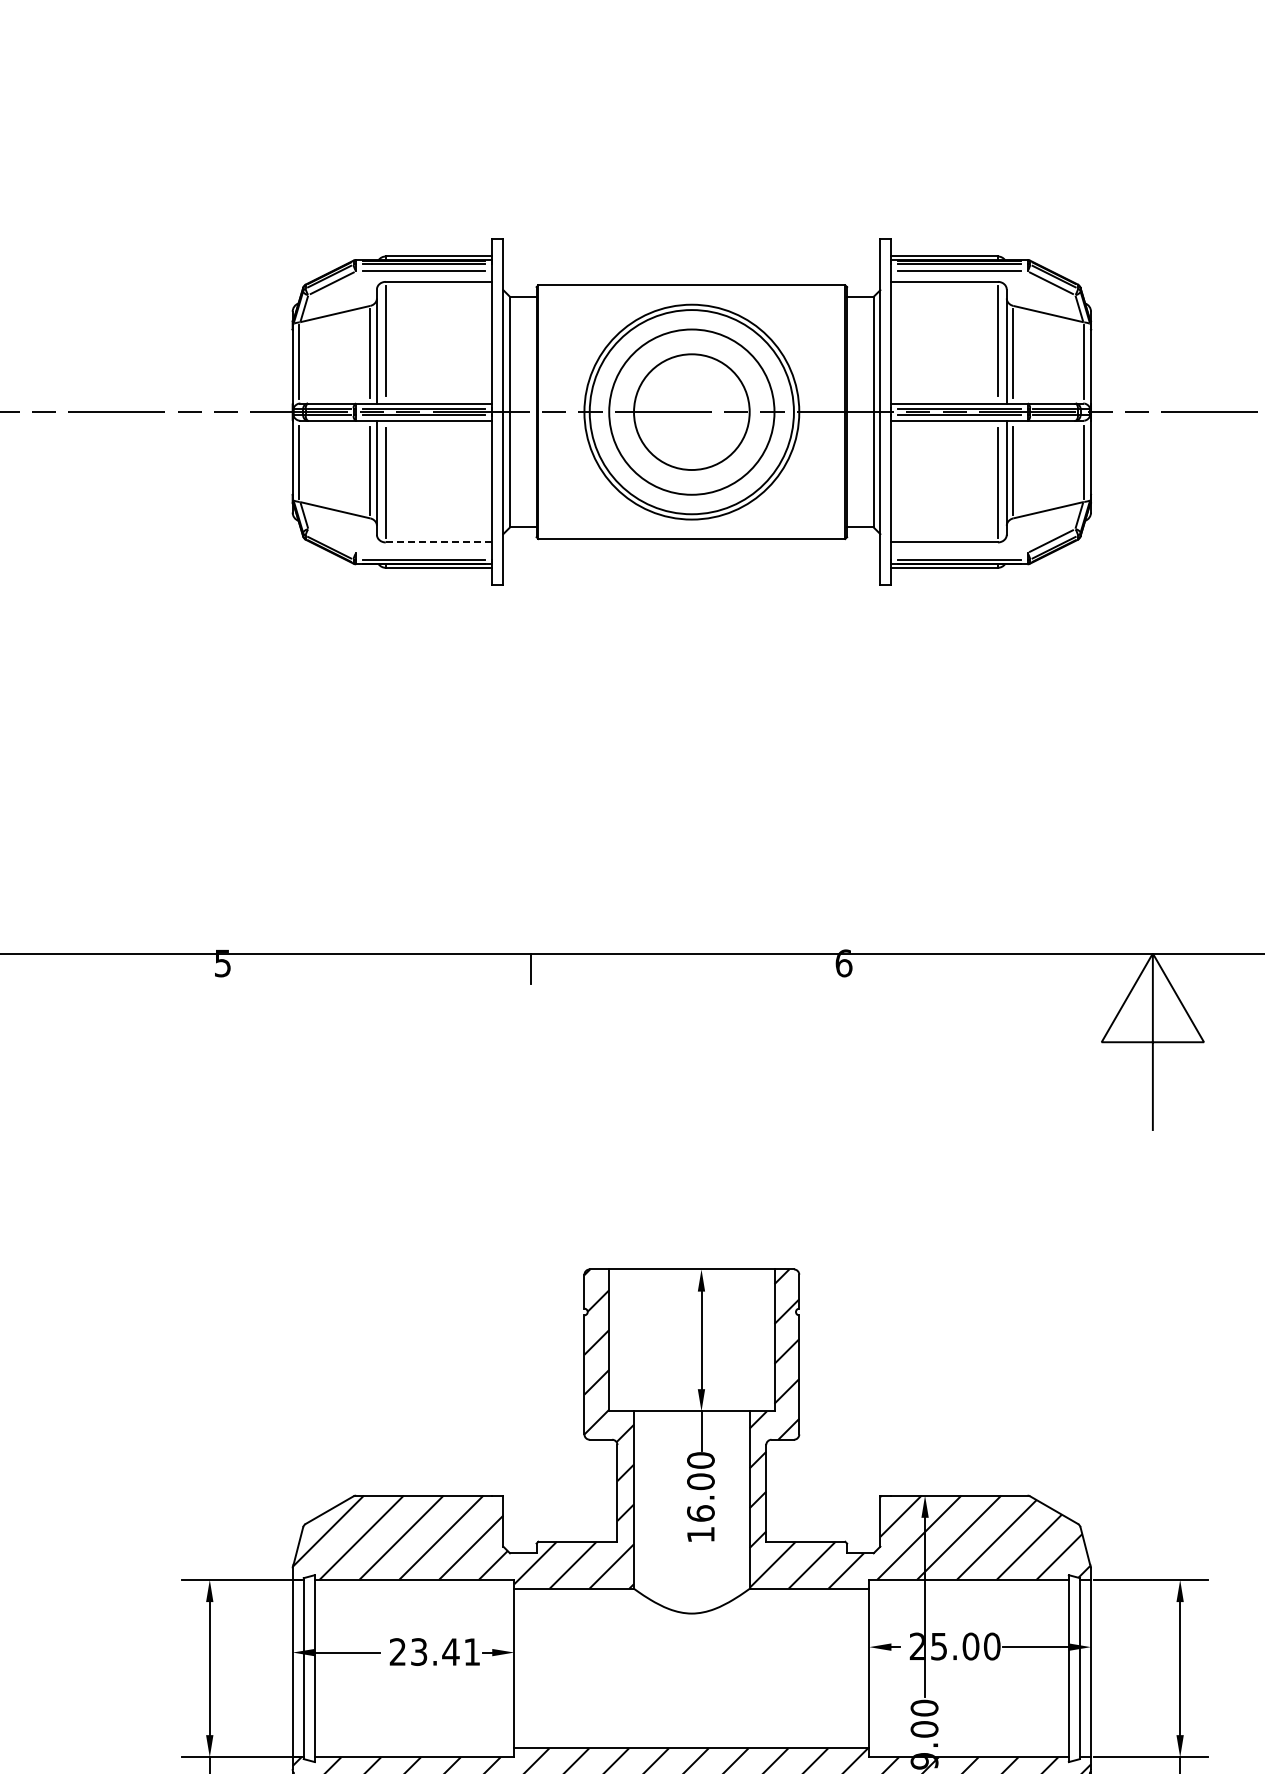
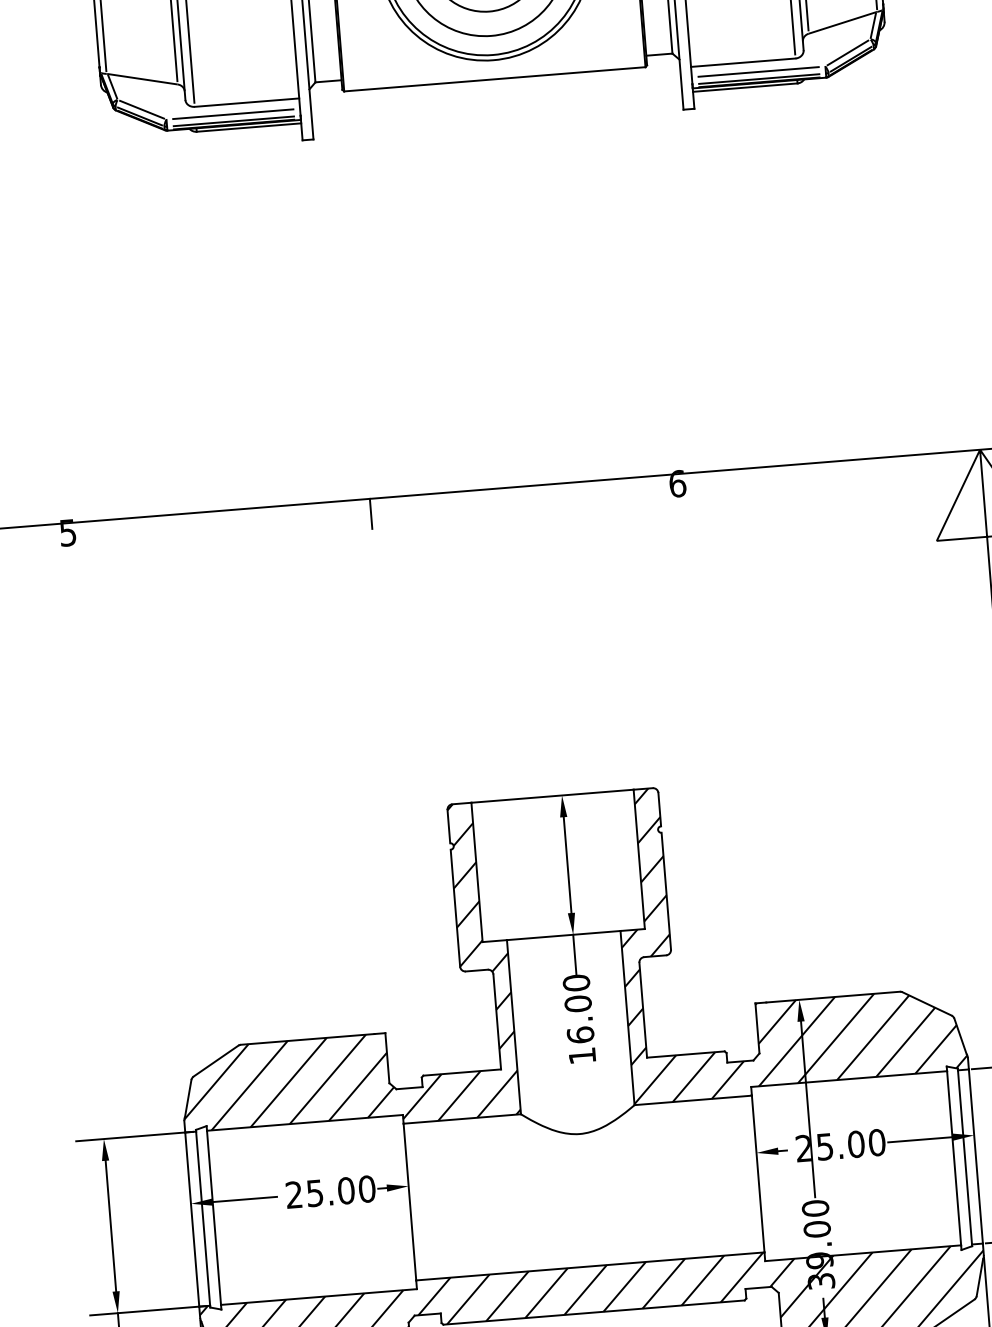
line: (331, 540) -> (141, 109), added
line: (439, 542) -> (247, 102), dashed -> solid
line: (424, 553) -> (233, 114), added
line: (959, 553) -> (758, 72), added
text: (446, 1651) -> (341, 1190), 23.41 -> 25.00

